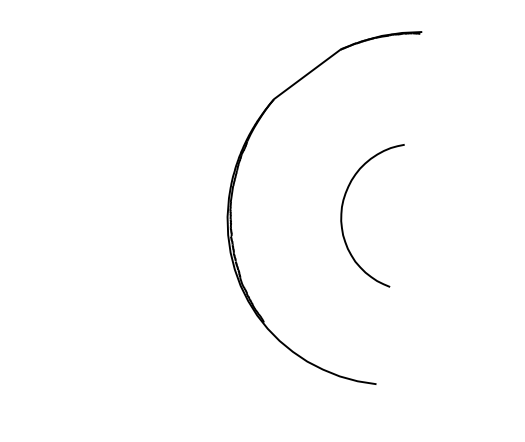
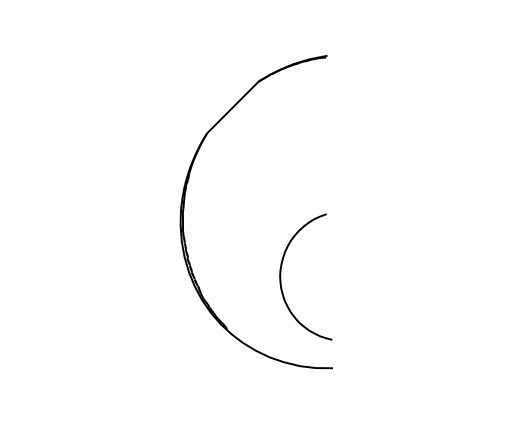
curve: (343, 206) -> (281, 275), moved

